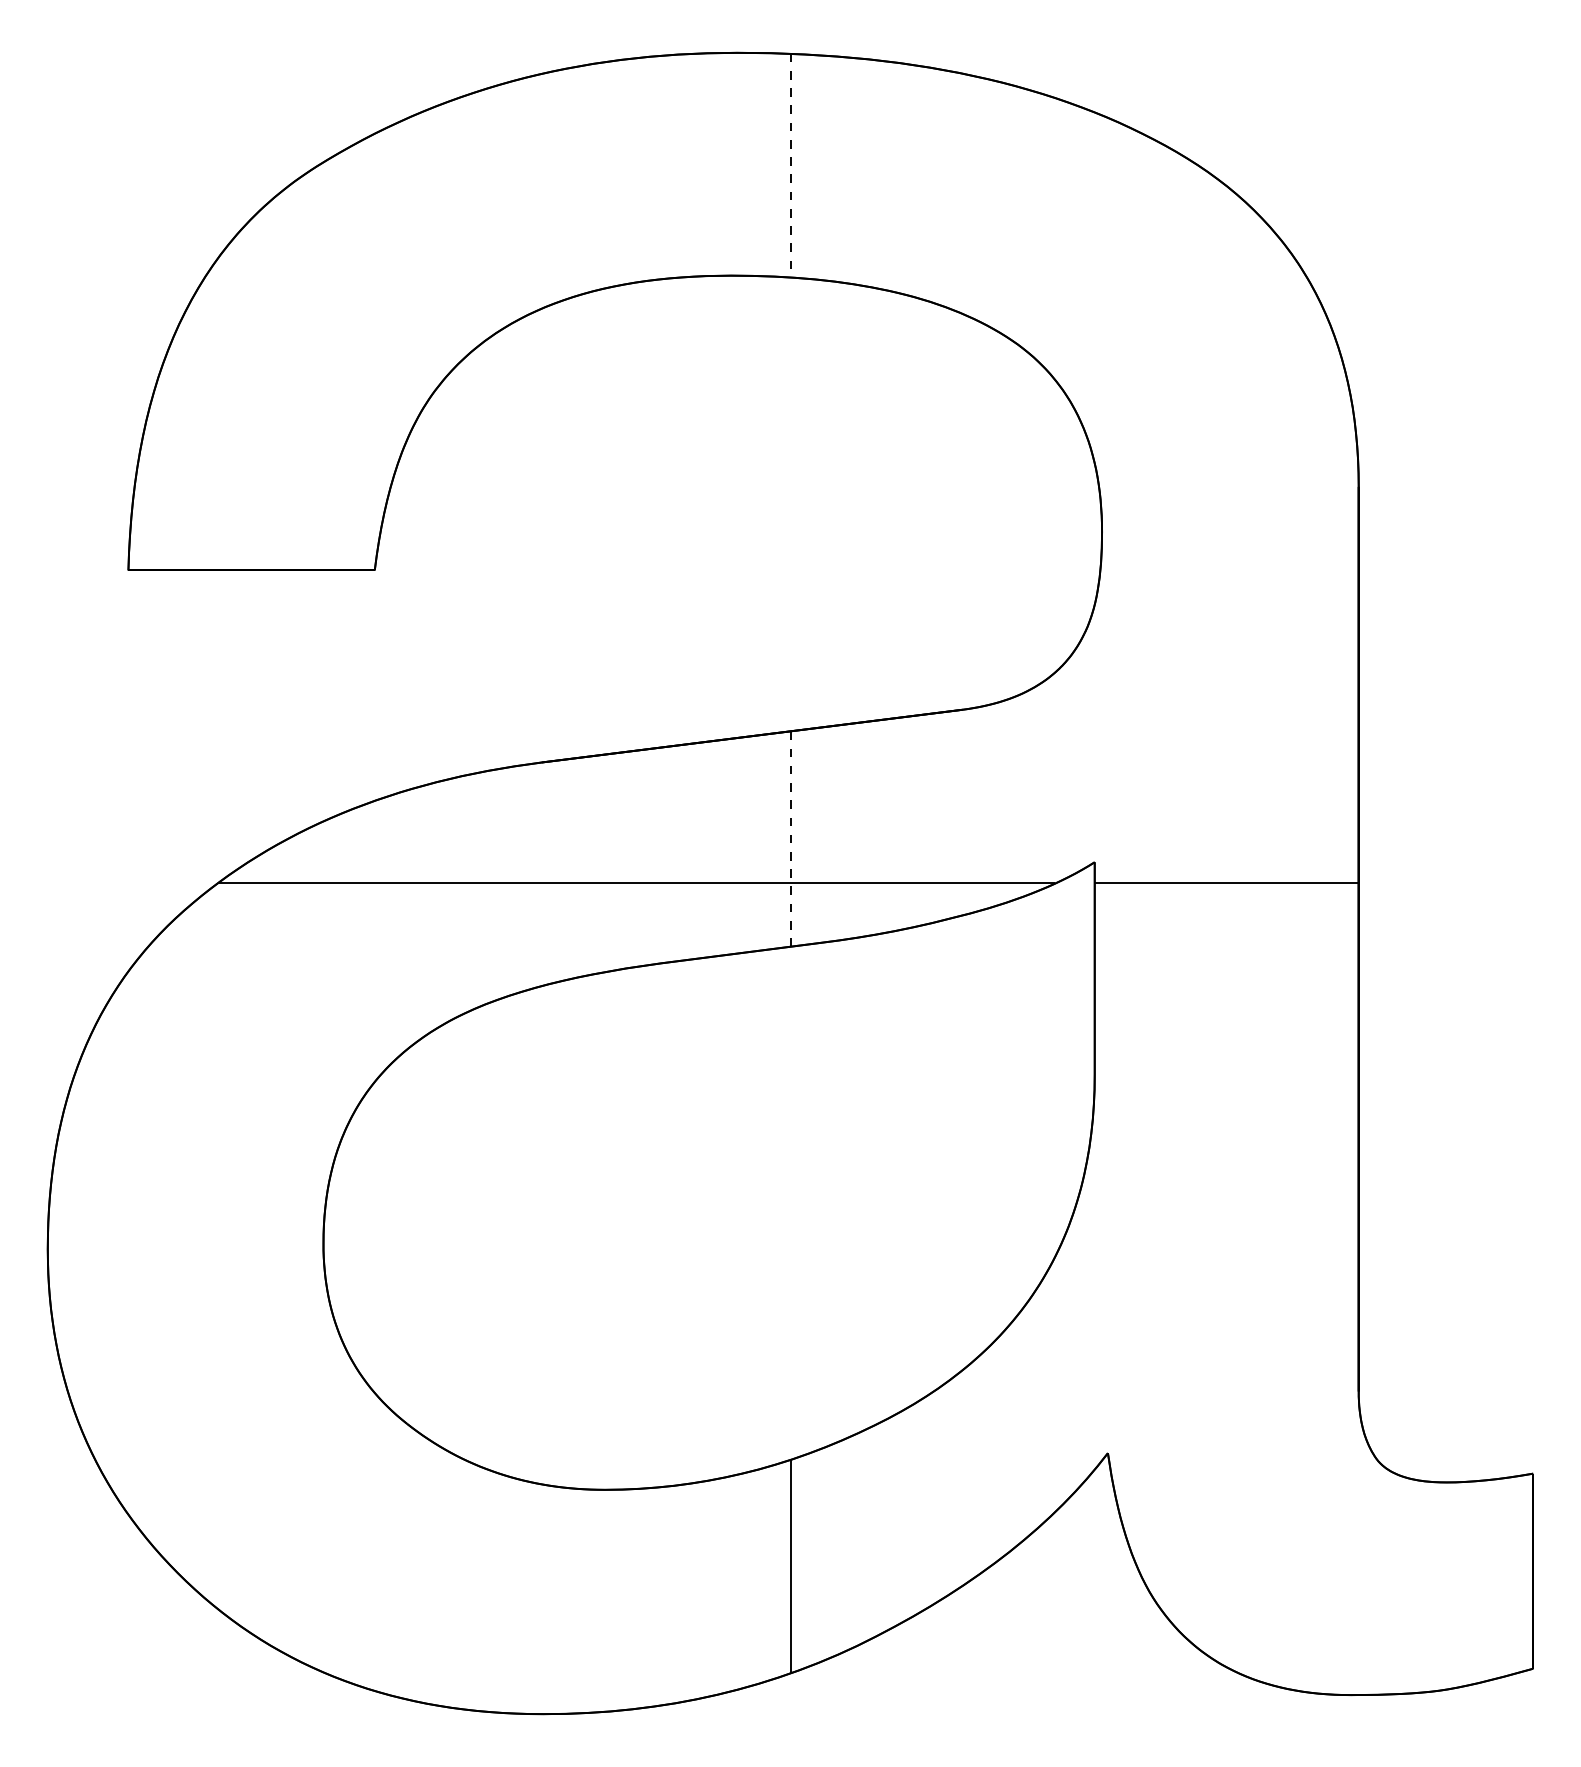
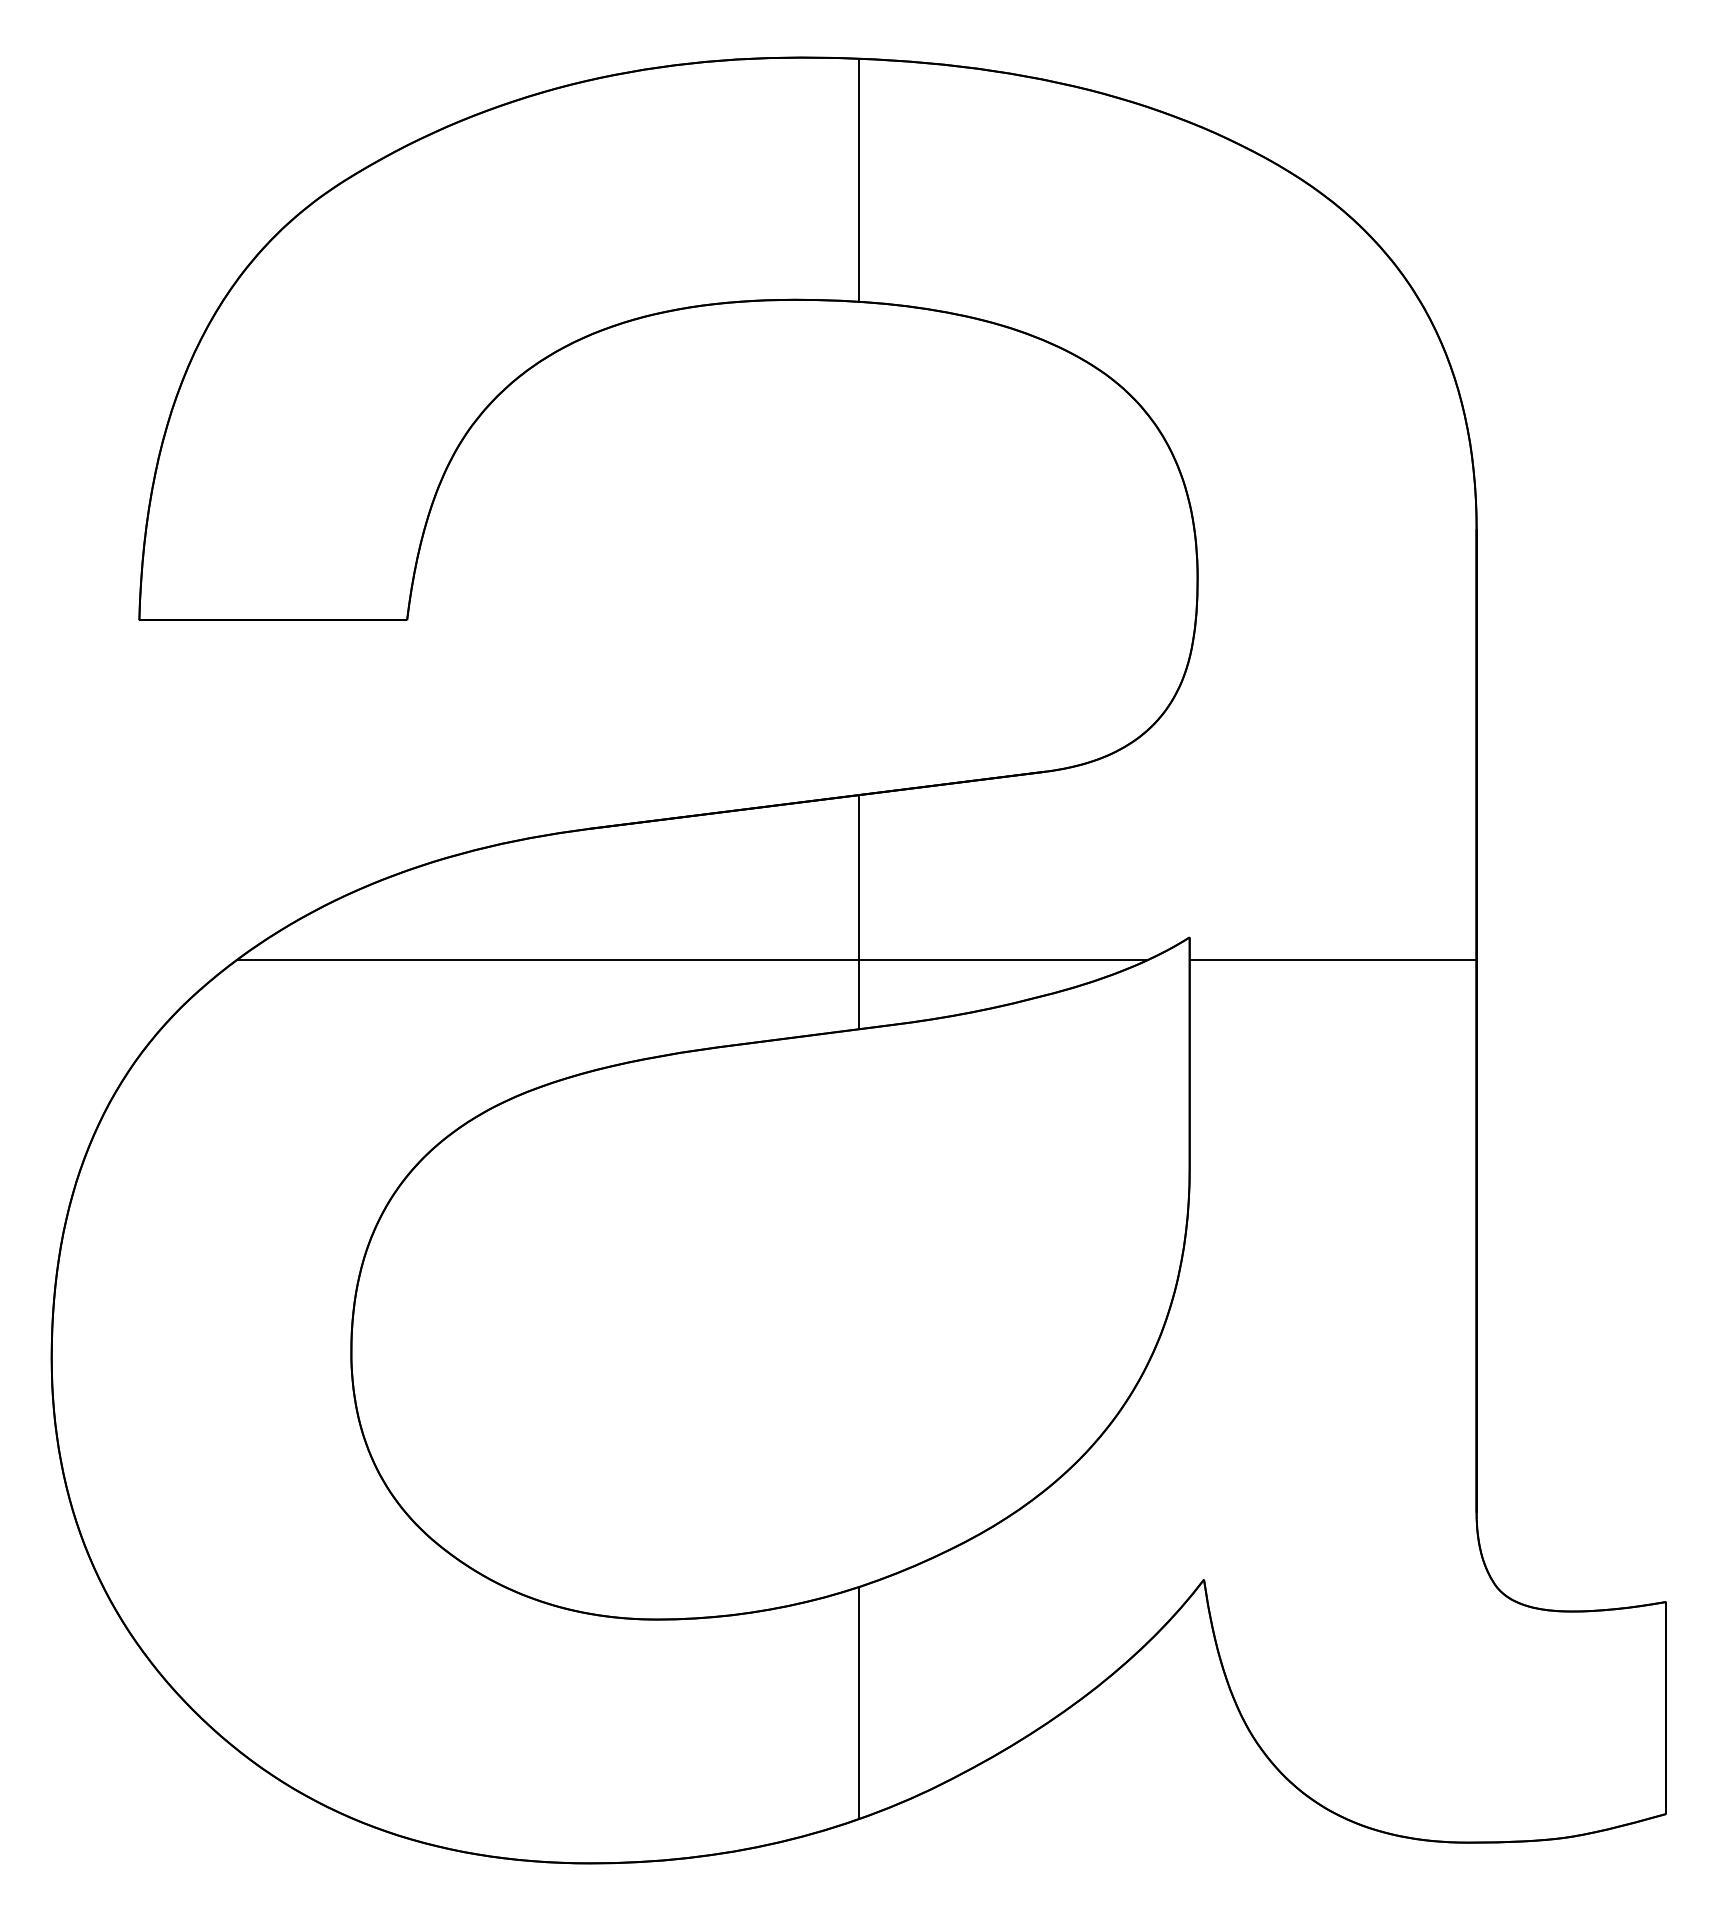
line: (790, 165) -> (859, 180), dashed -> solid
line: (790, 839) -> (859, 912), dashed -> solid

